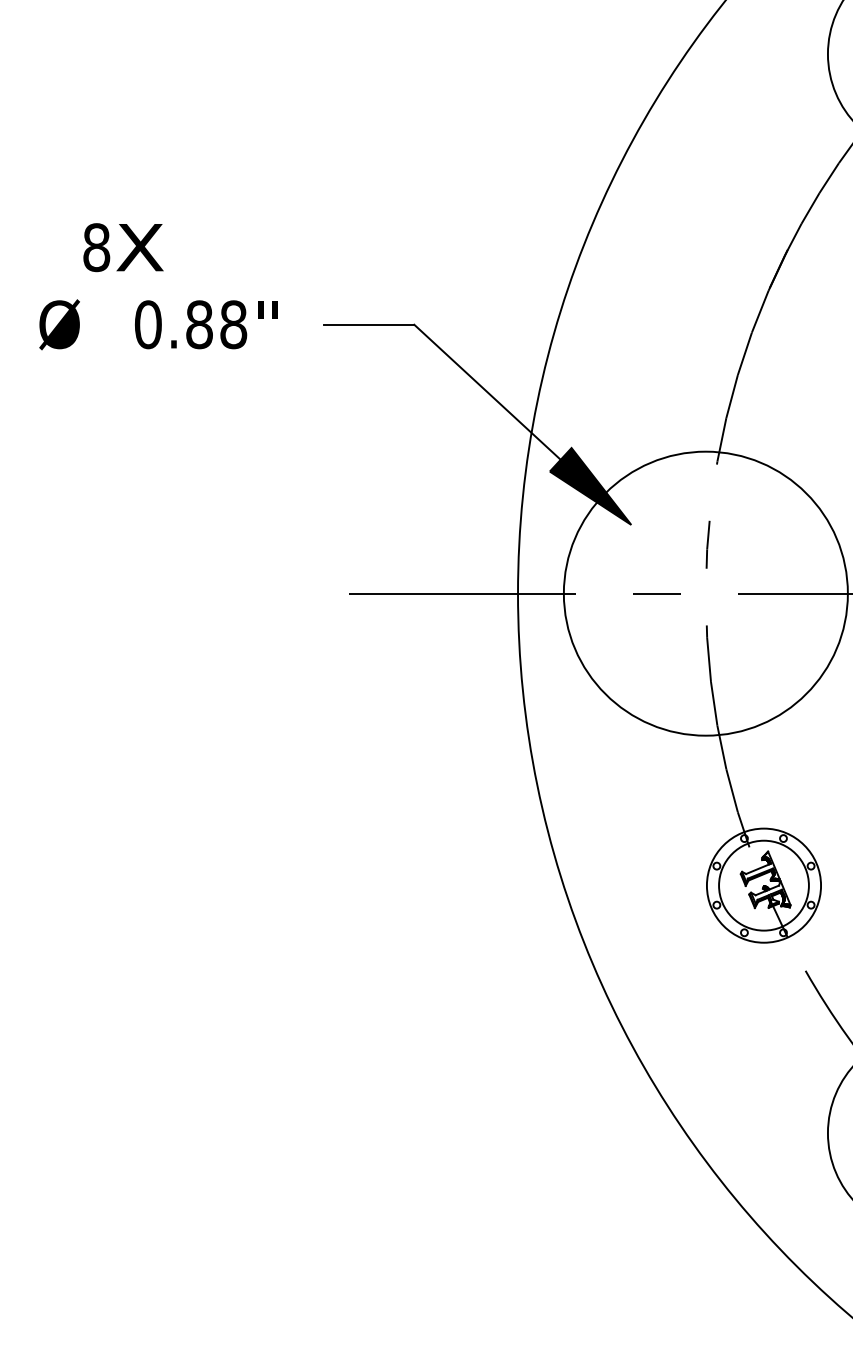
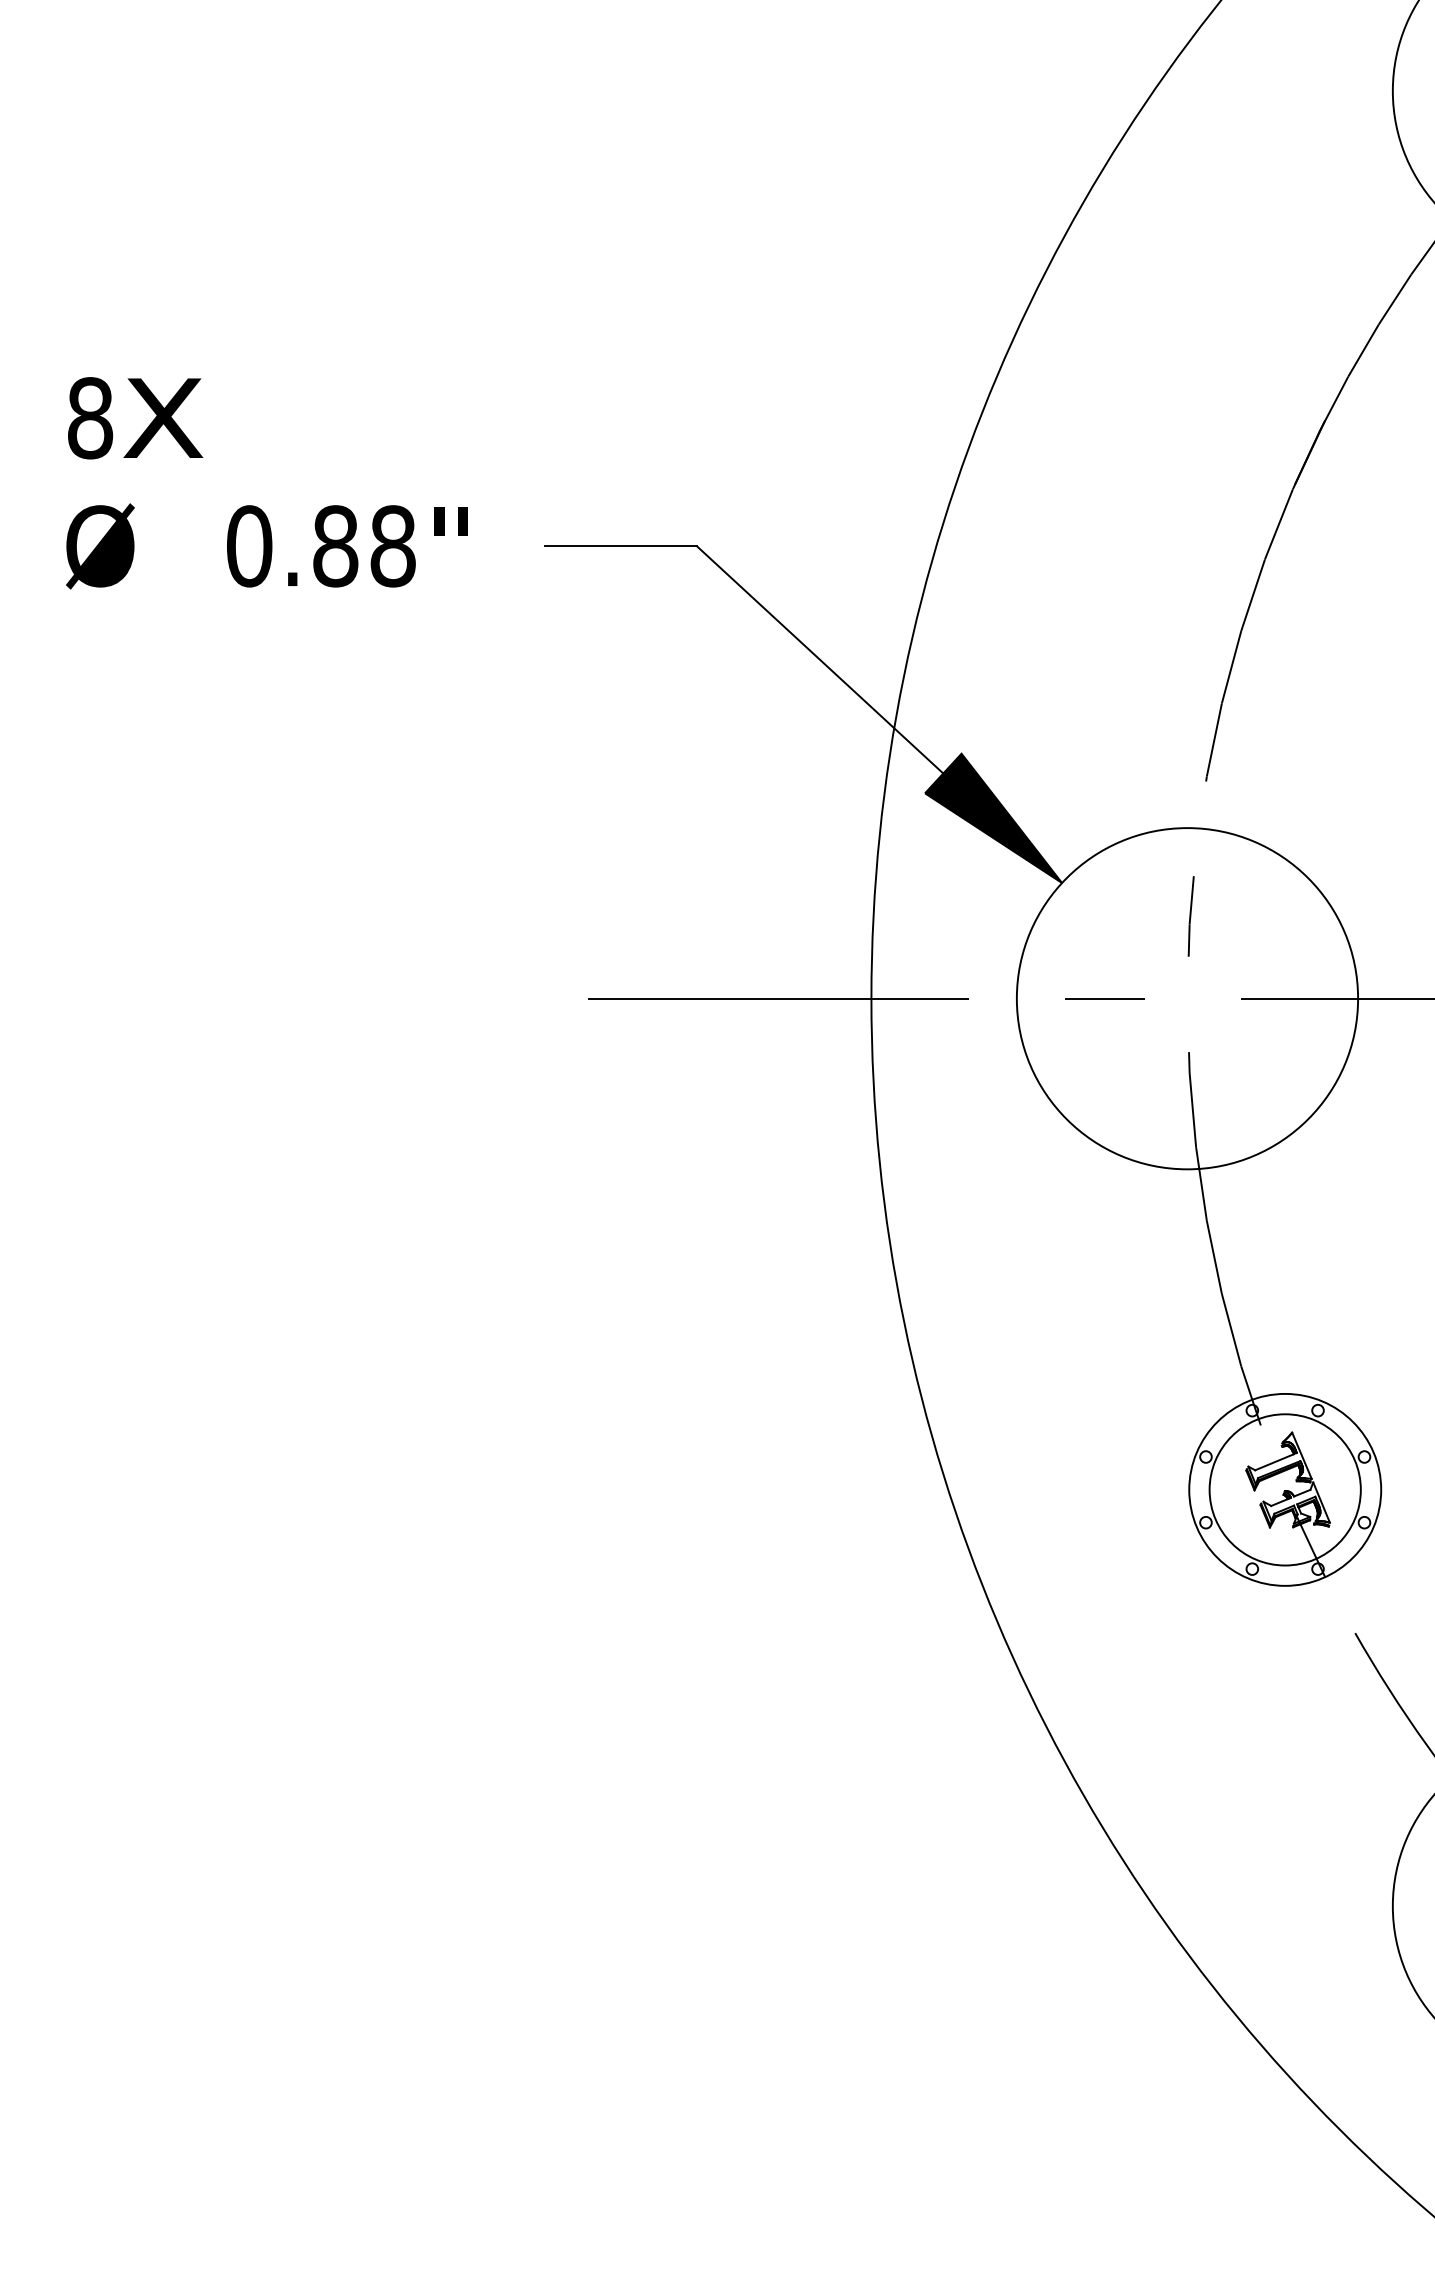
text: (123, 247) -> (135, 418), moved
circle: (705, 593) -> (1186, 998), size x0.71

